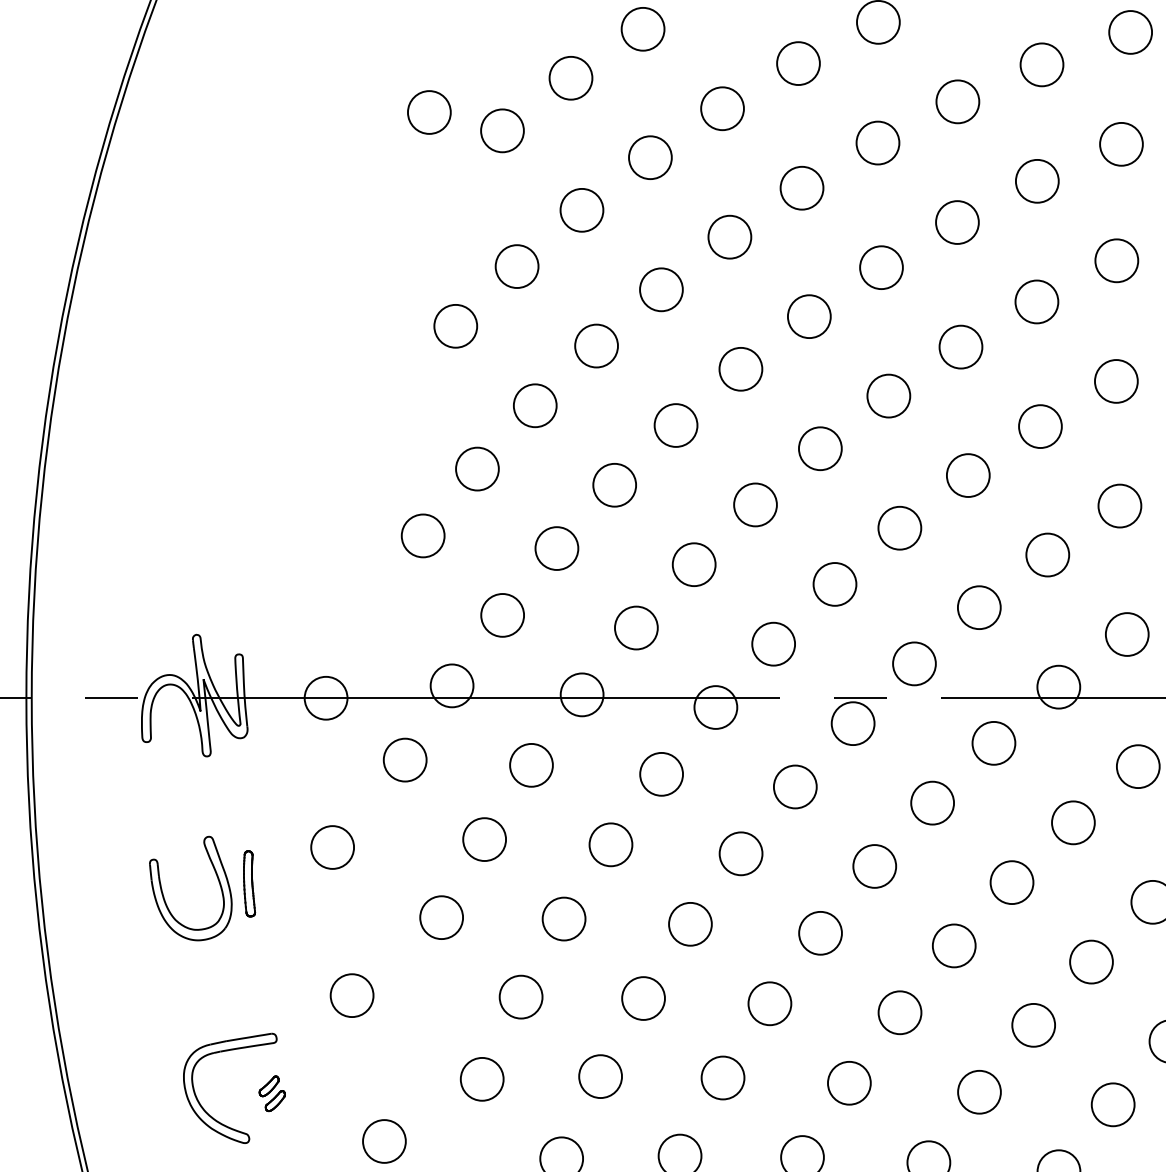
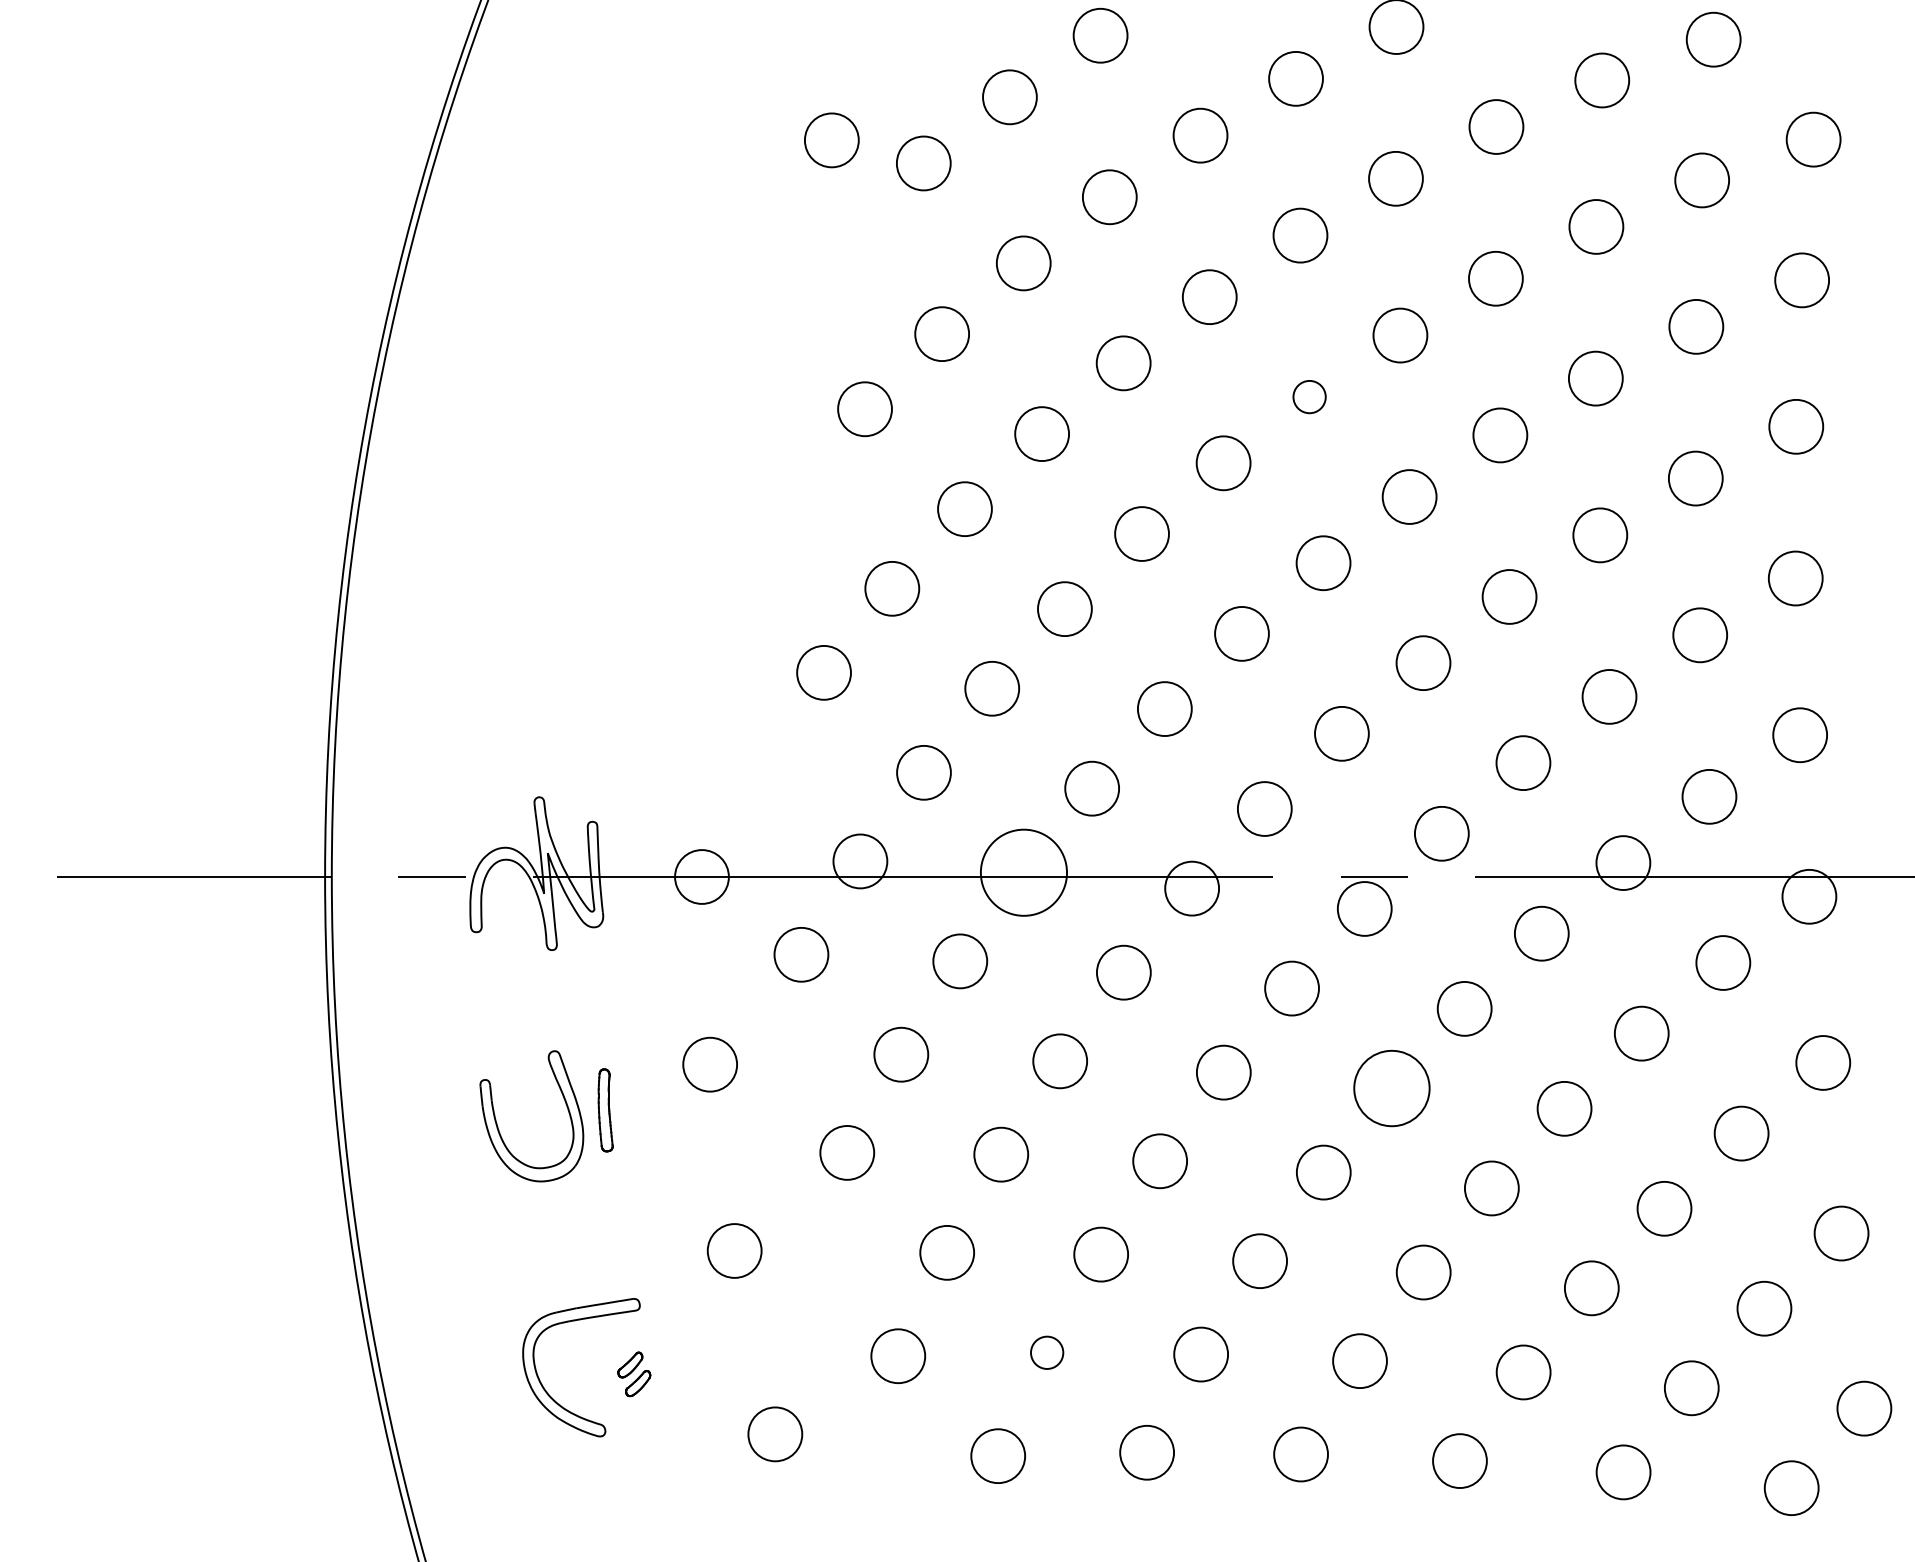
circle: (809, 316) -> (1309, 396), size x0.6
circle: (581, 694) -> (1023, 872), size x1.6
circle: (874, 866) -> (1391, 1088), size x1.4
circle: (600, 1076) -> (1047, 1352), size x0.6

